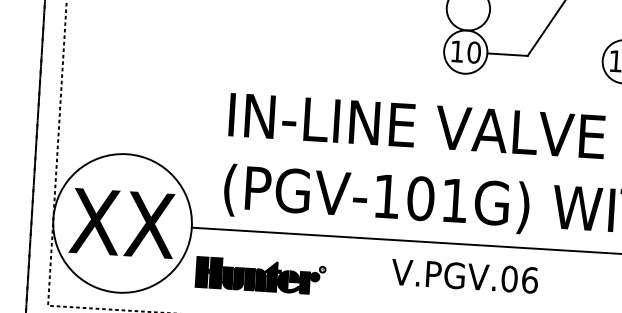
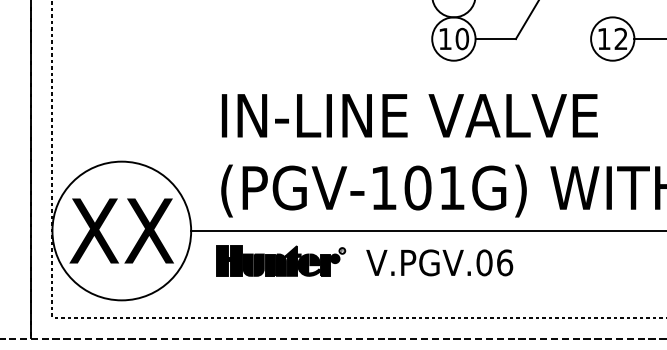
part: (261, 275) -> (281, 260), moved
text: (464, 275) -> (439, 262), moved

